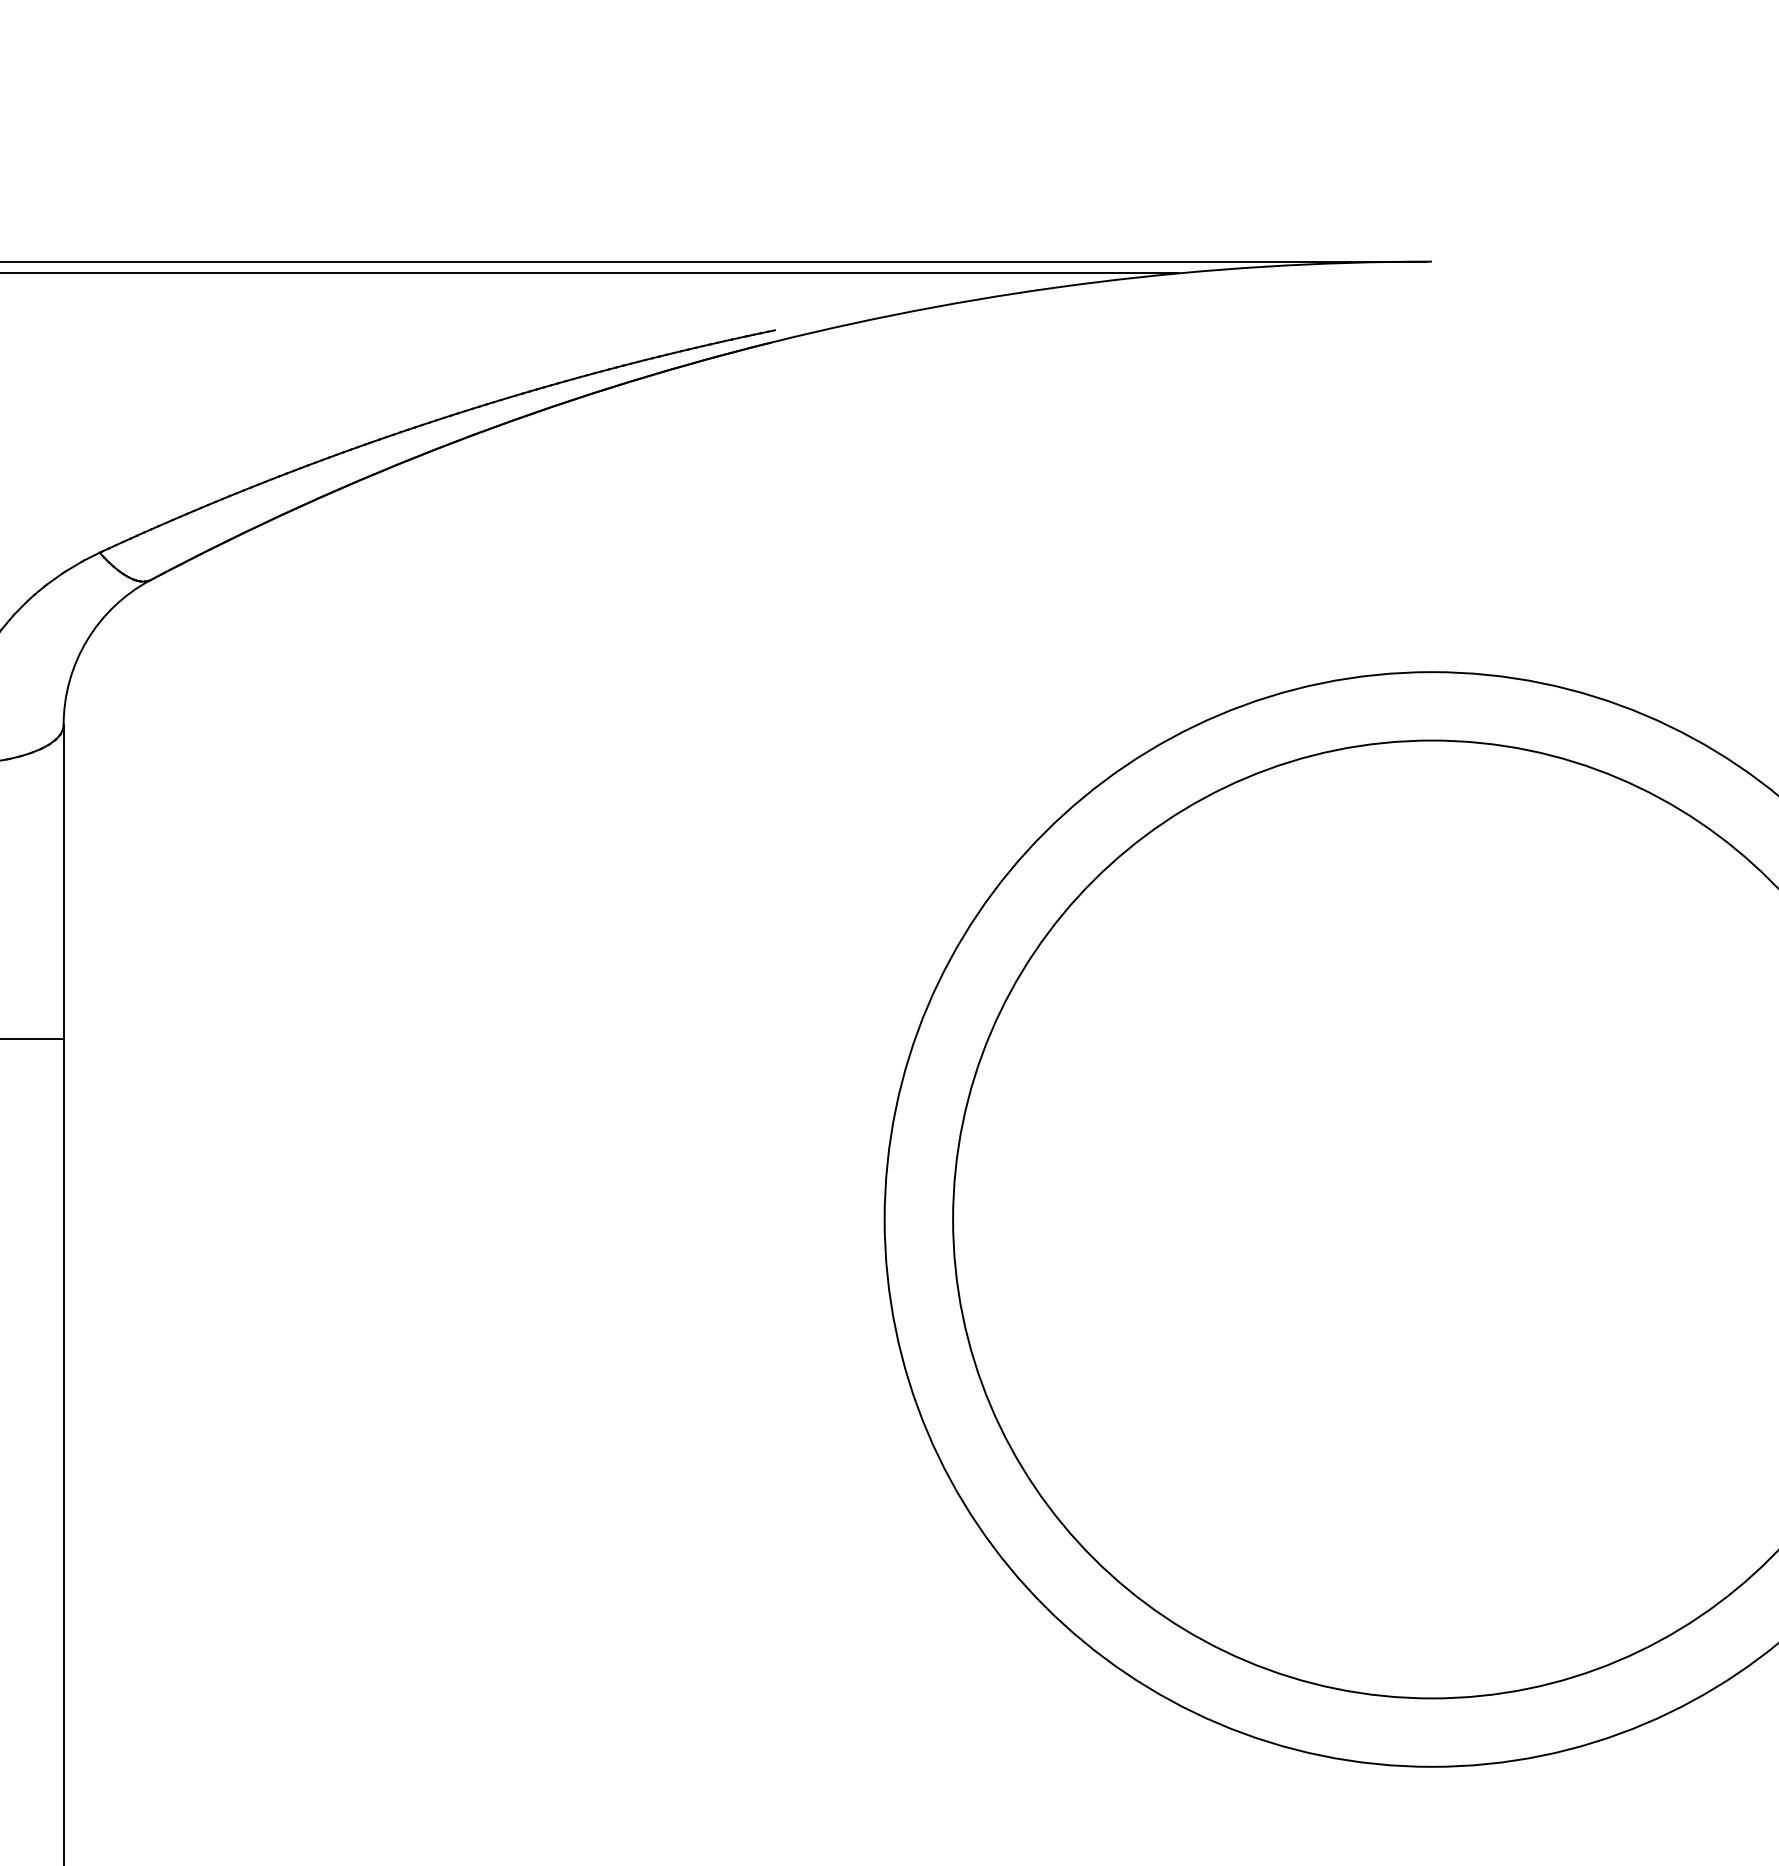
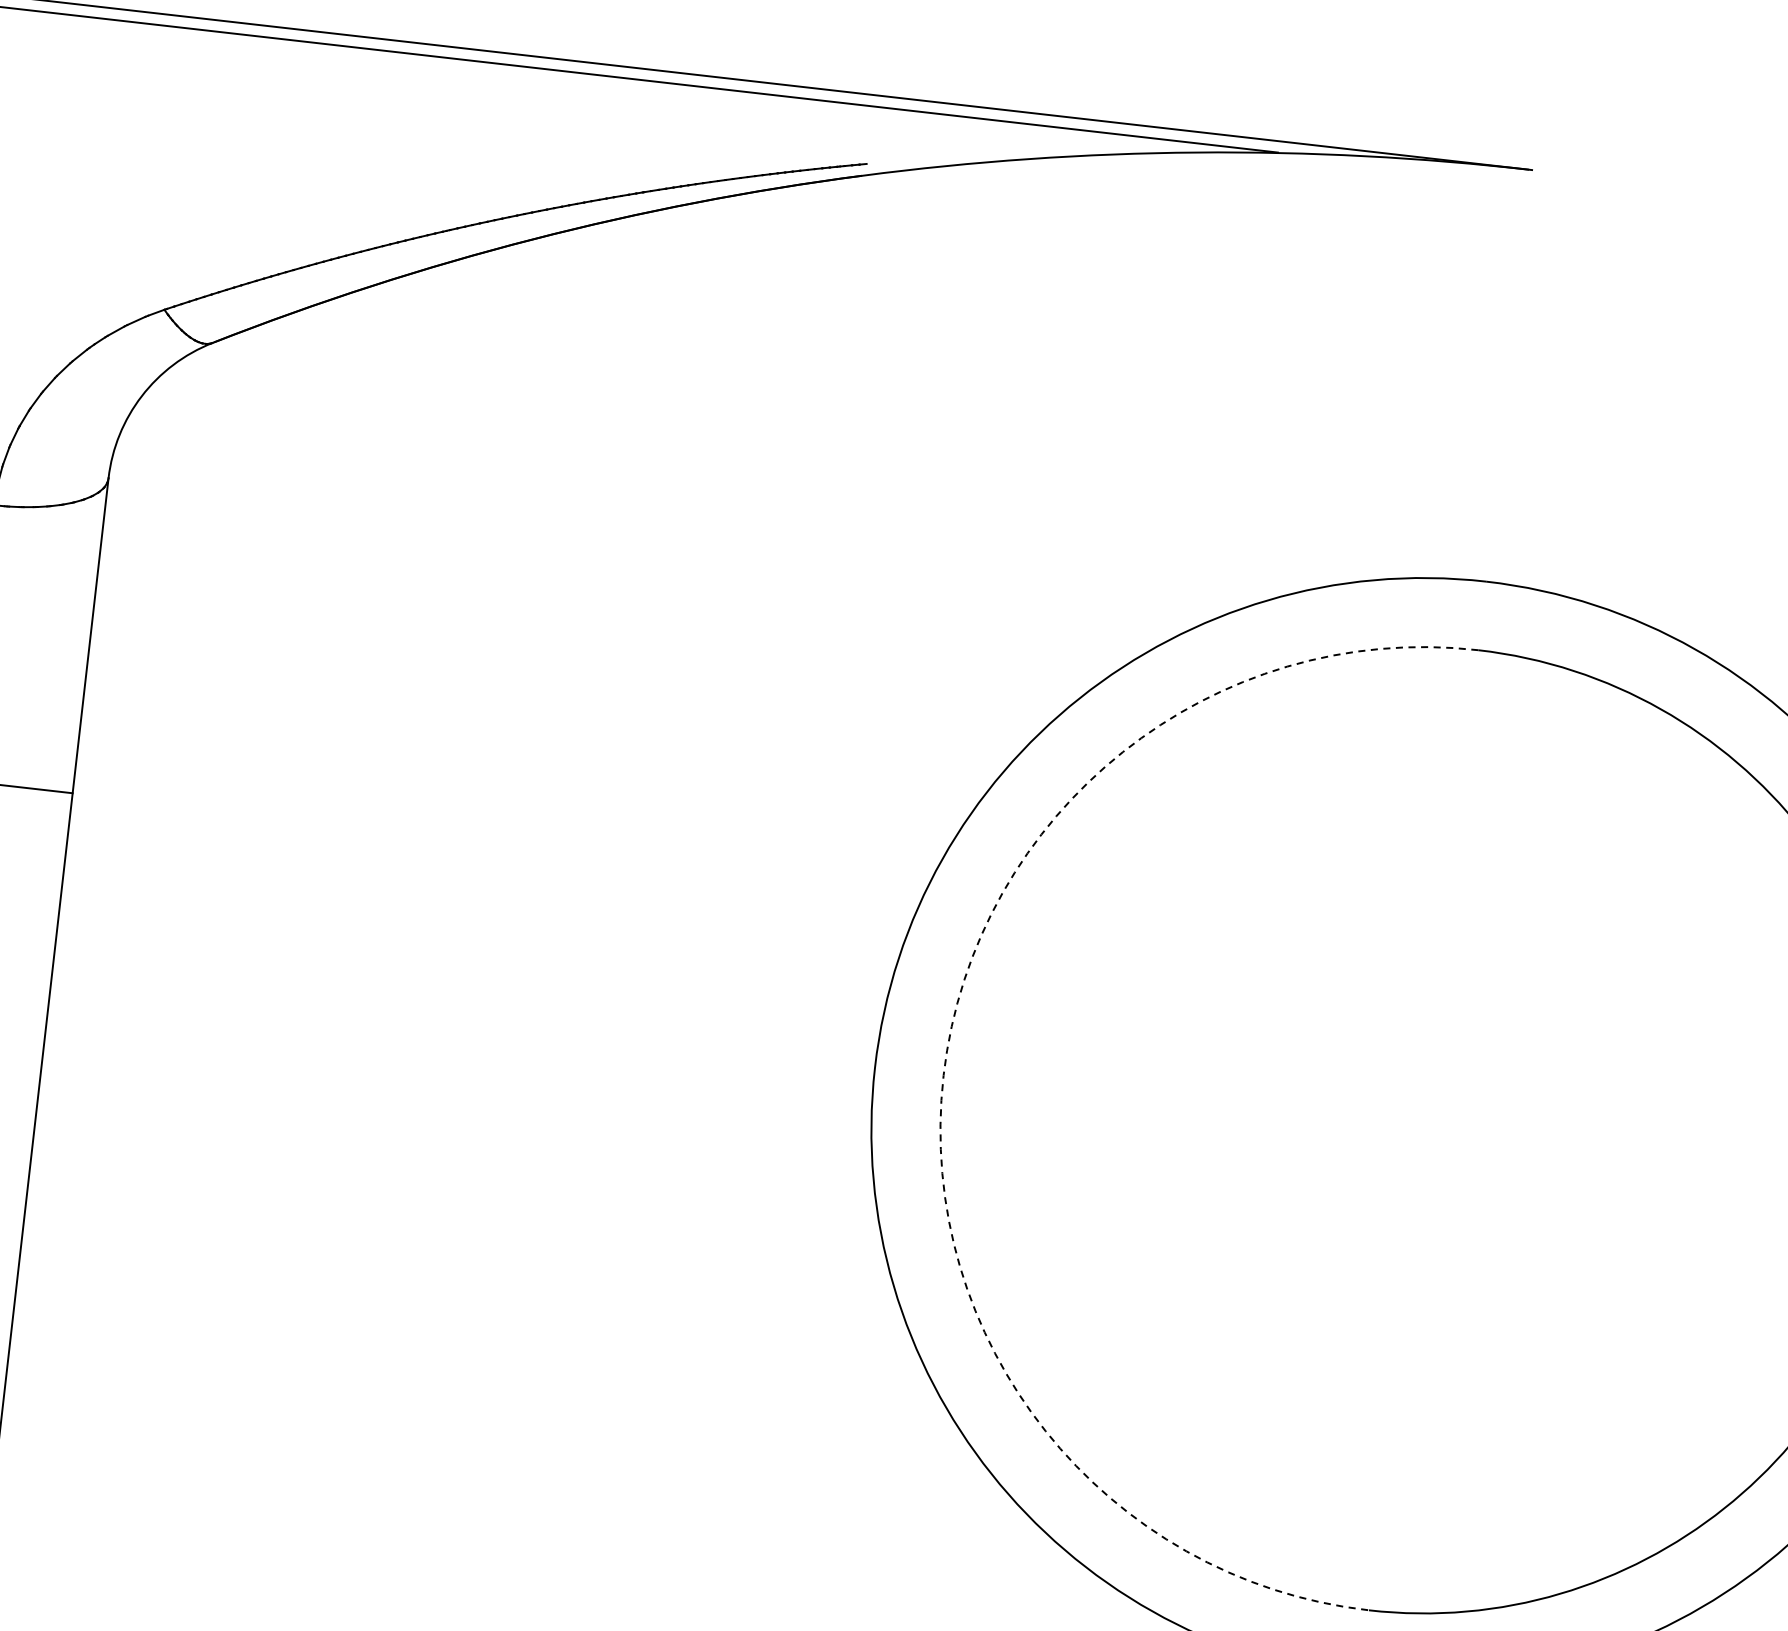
arc: (953, 1219) -> (944, 1075), solid -> dashed

